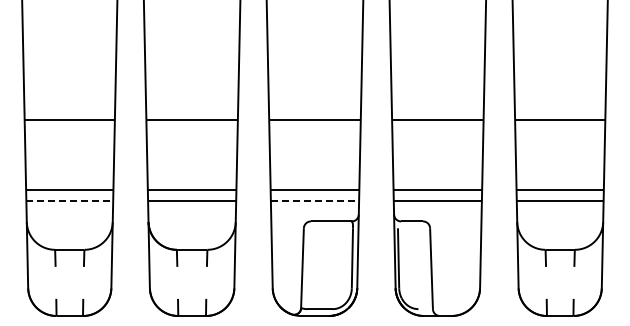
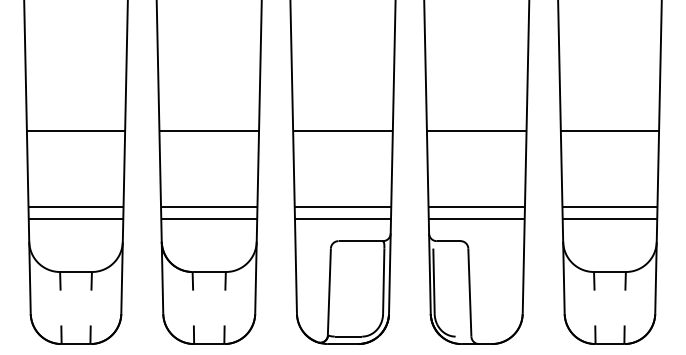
line: (70, 200) -> (76, 218), dashed -> solid
line: (315, 200) -> (343, 218), dashed -> solid

